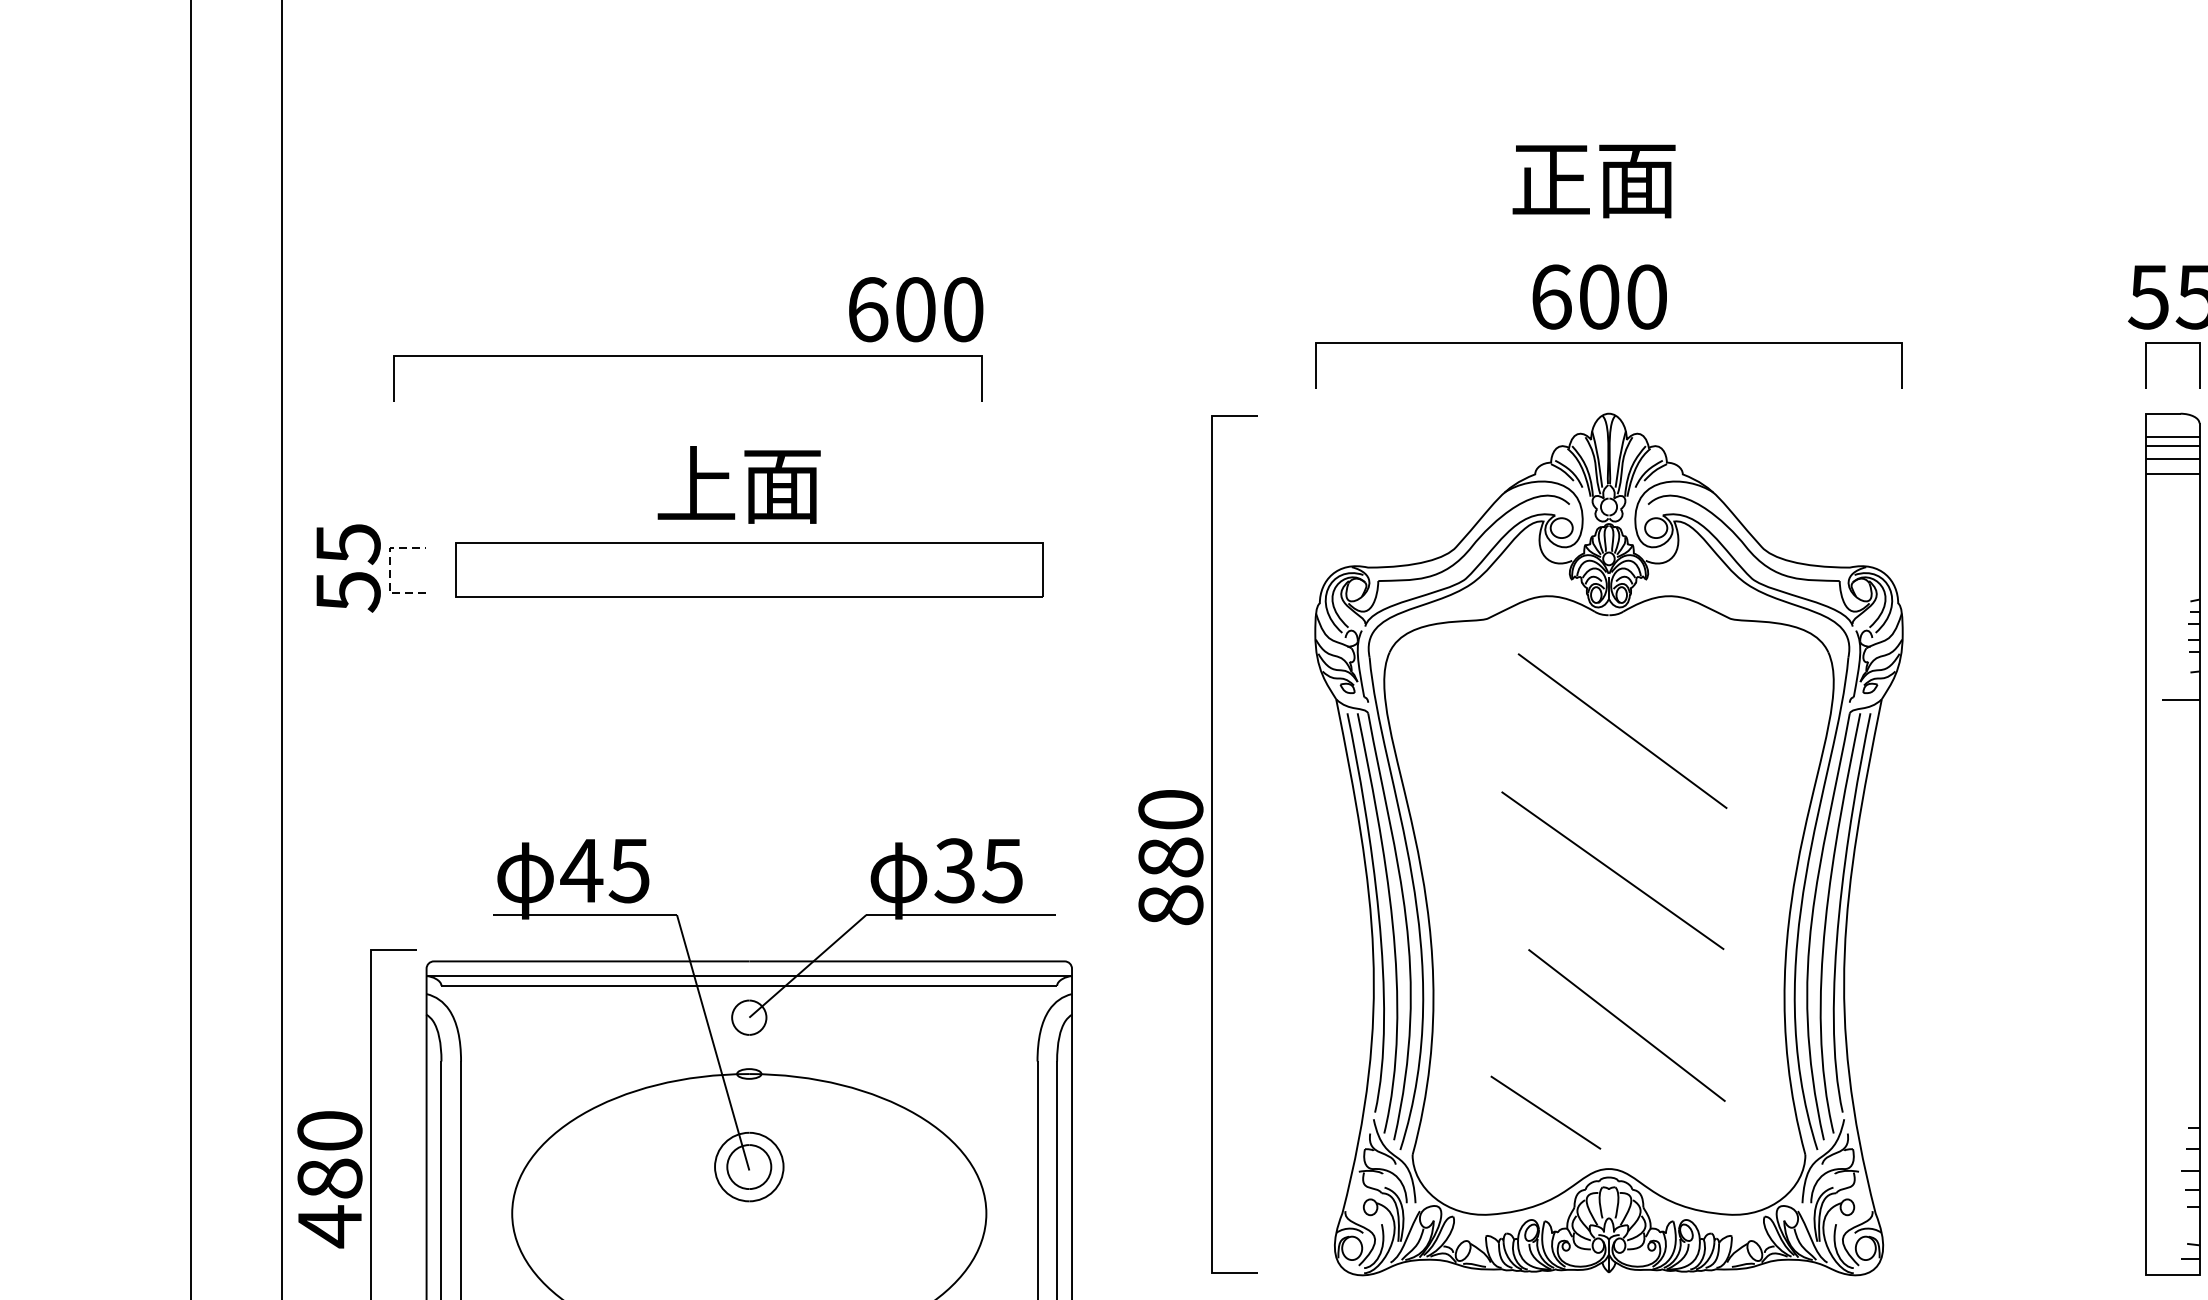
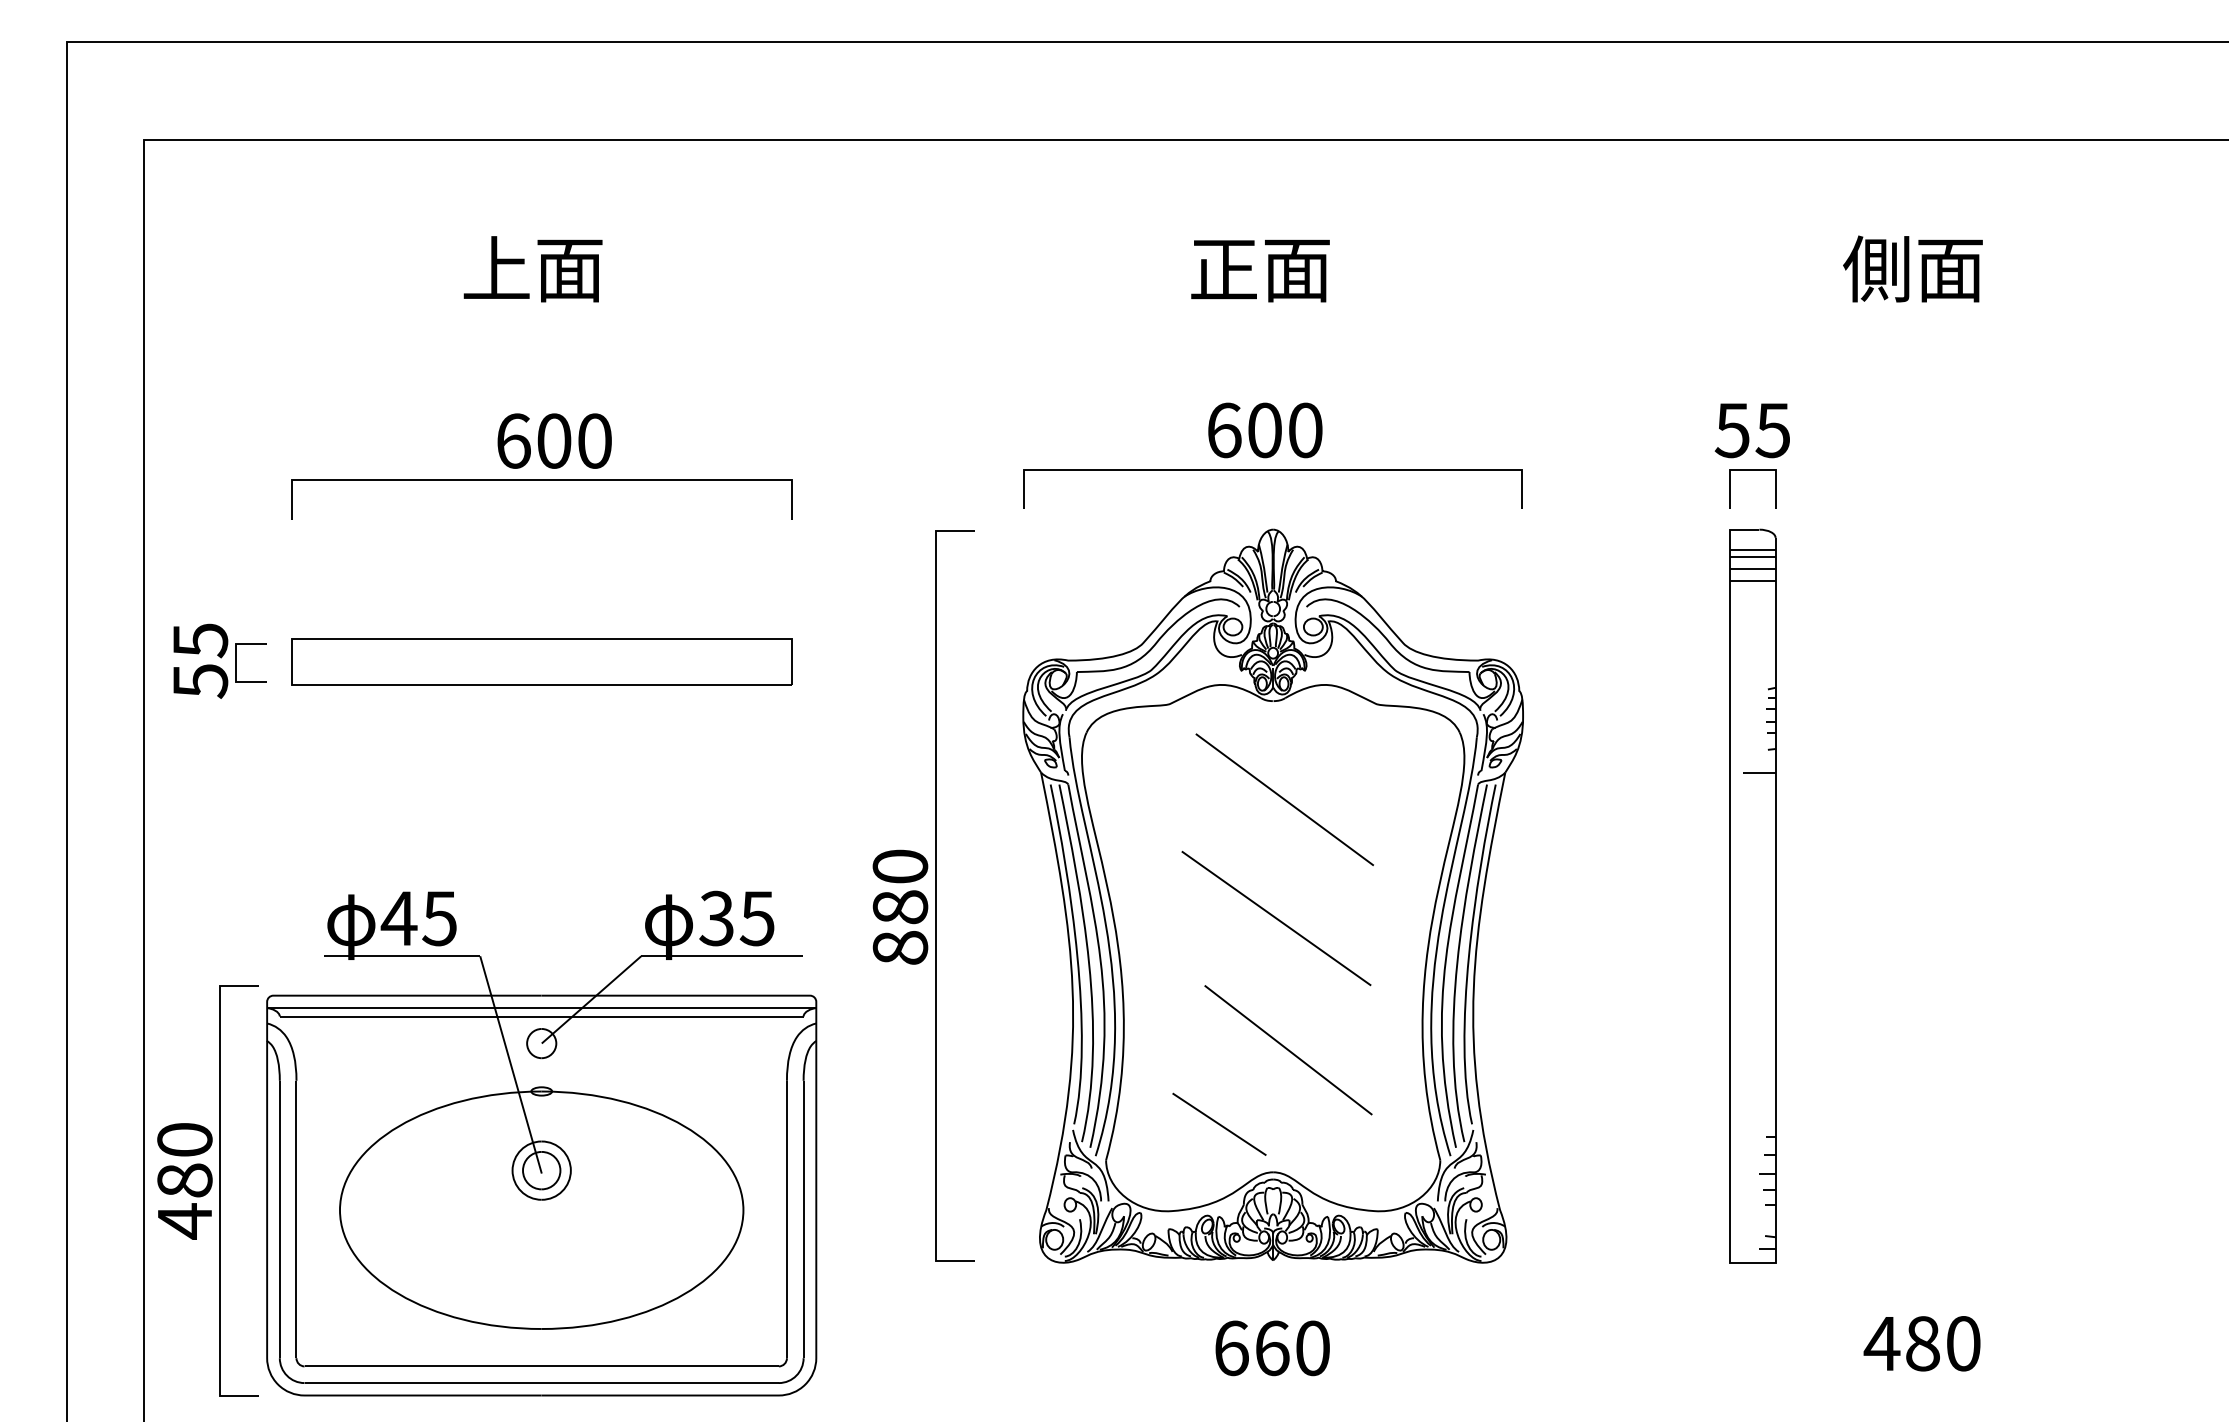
text: (1594, 180) -> (1260, 270), moved
text: (915, 308) -> (554, 440), moved
line: (687, 355) -> (541, 480), moved
text: (738, 485) -> (532, 269), moved
line: (389, 569) -> (235, 662), dashed -> solid

